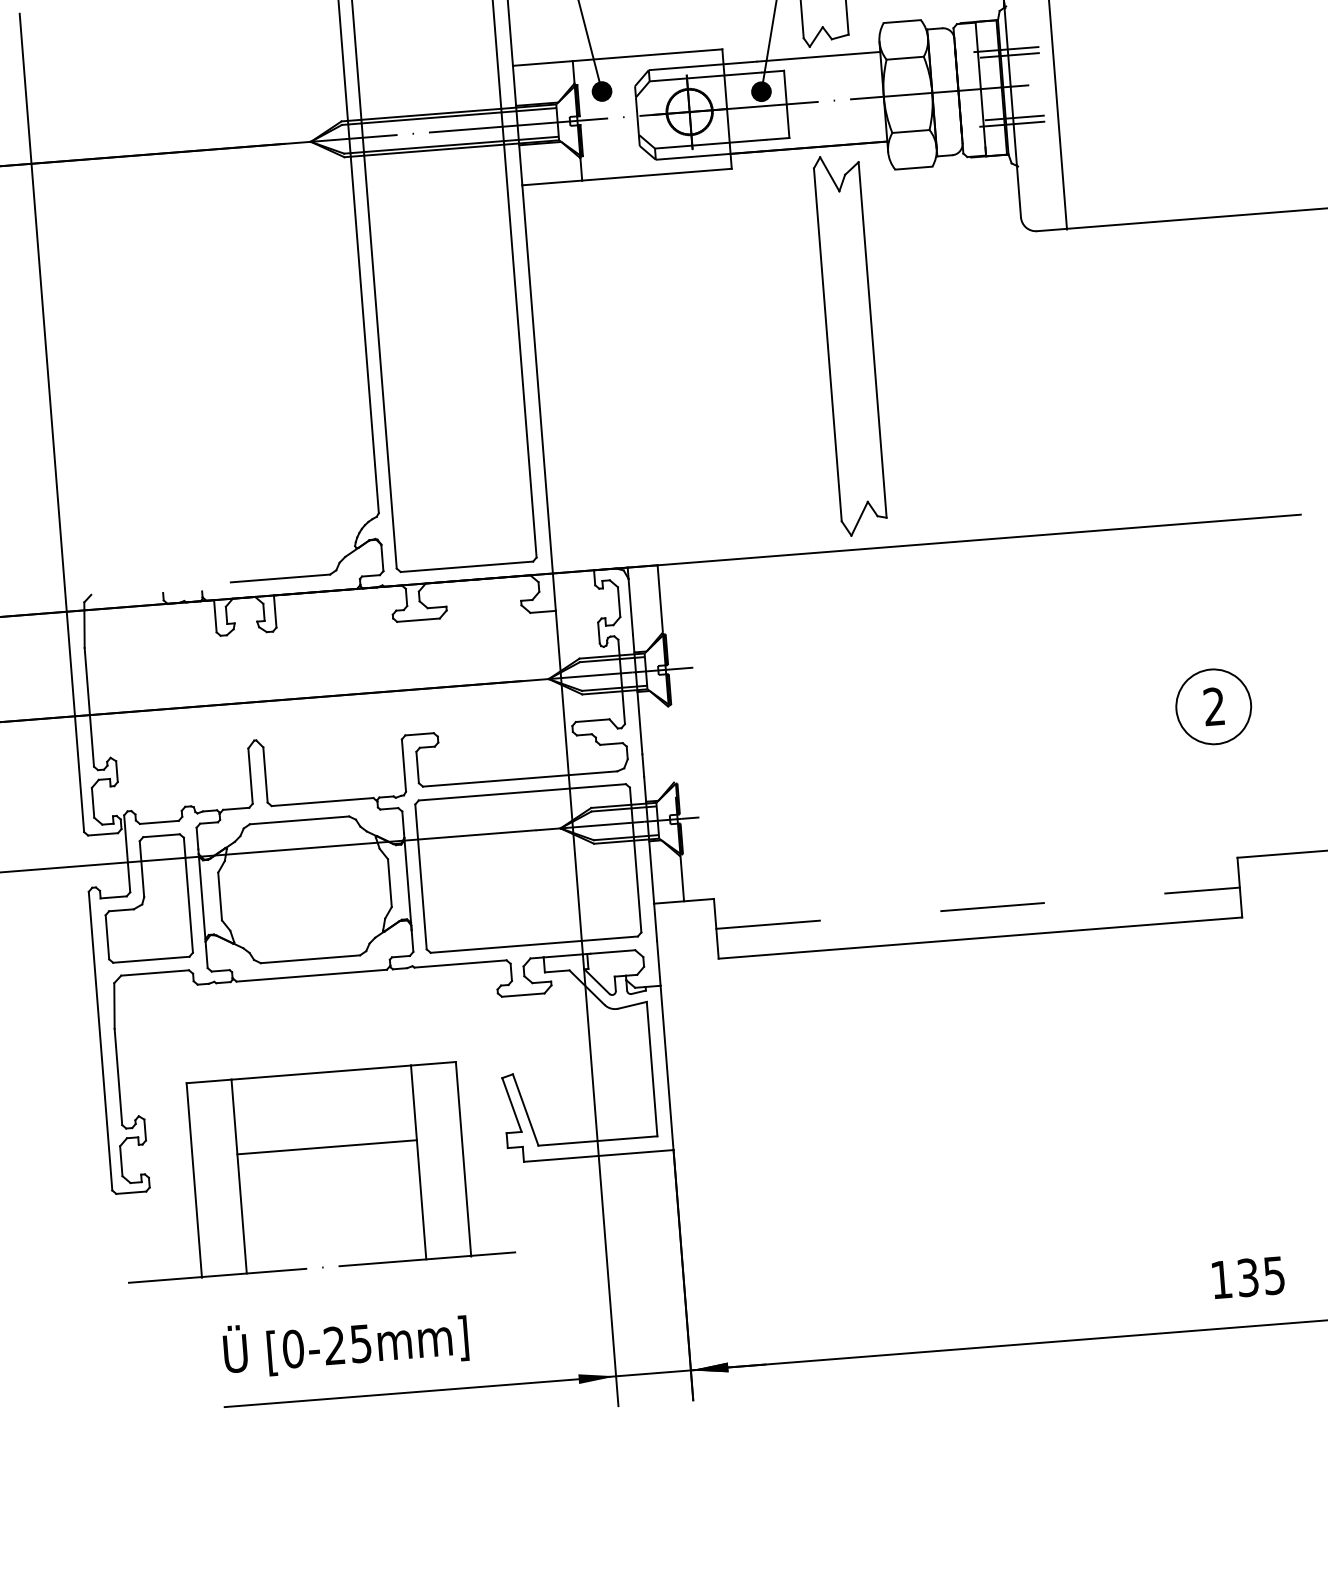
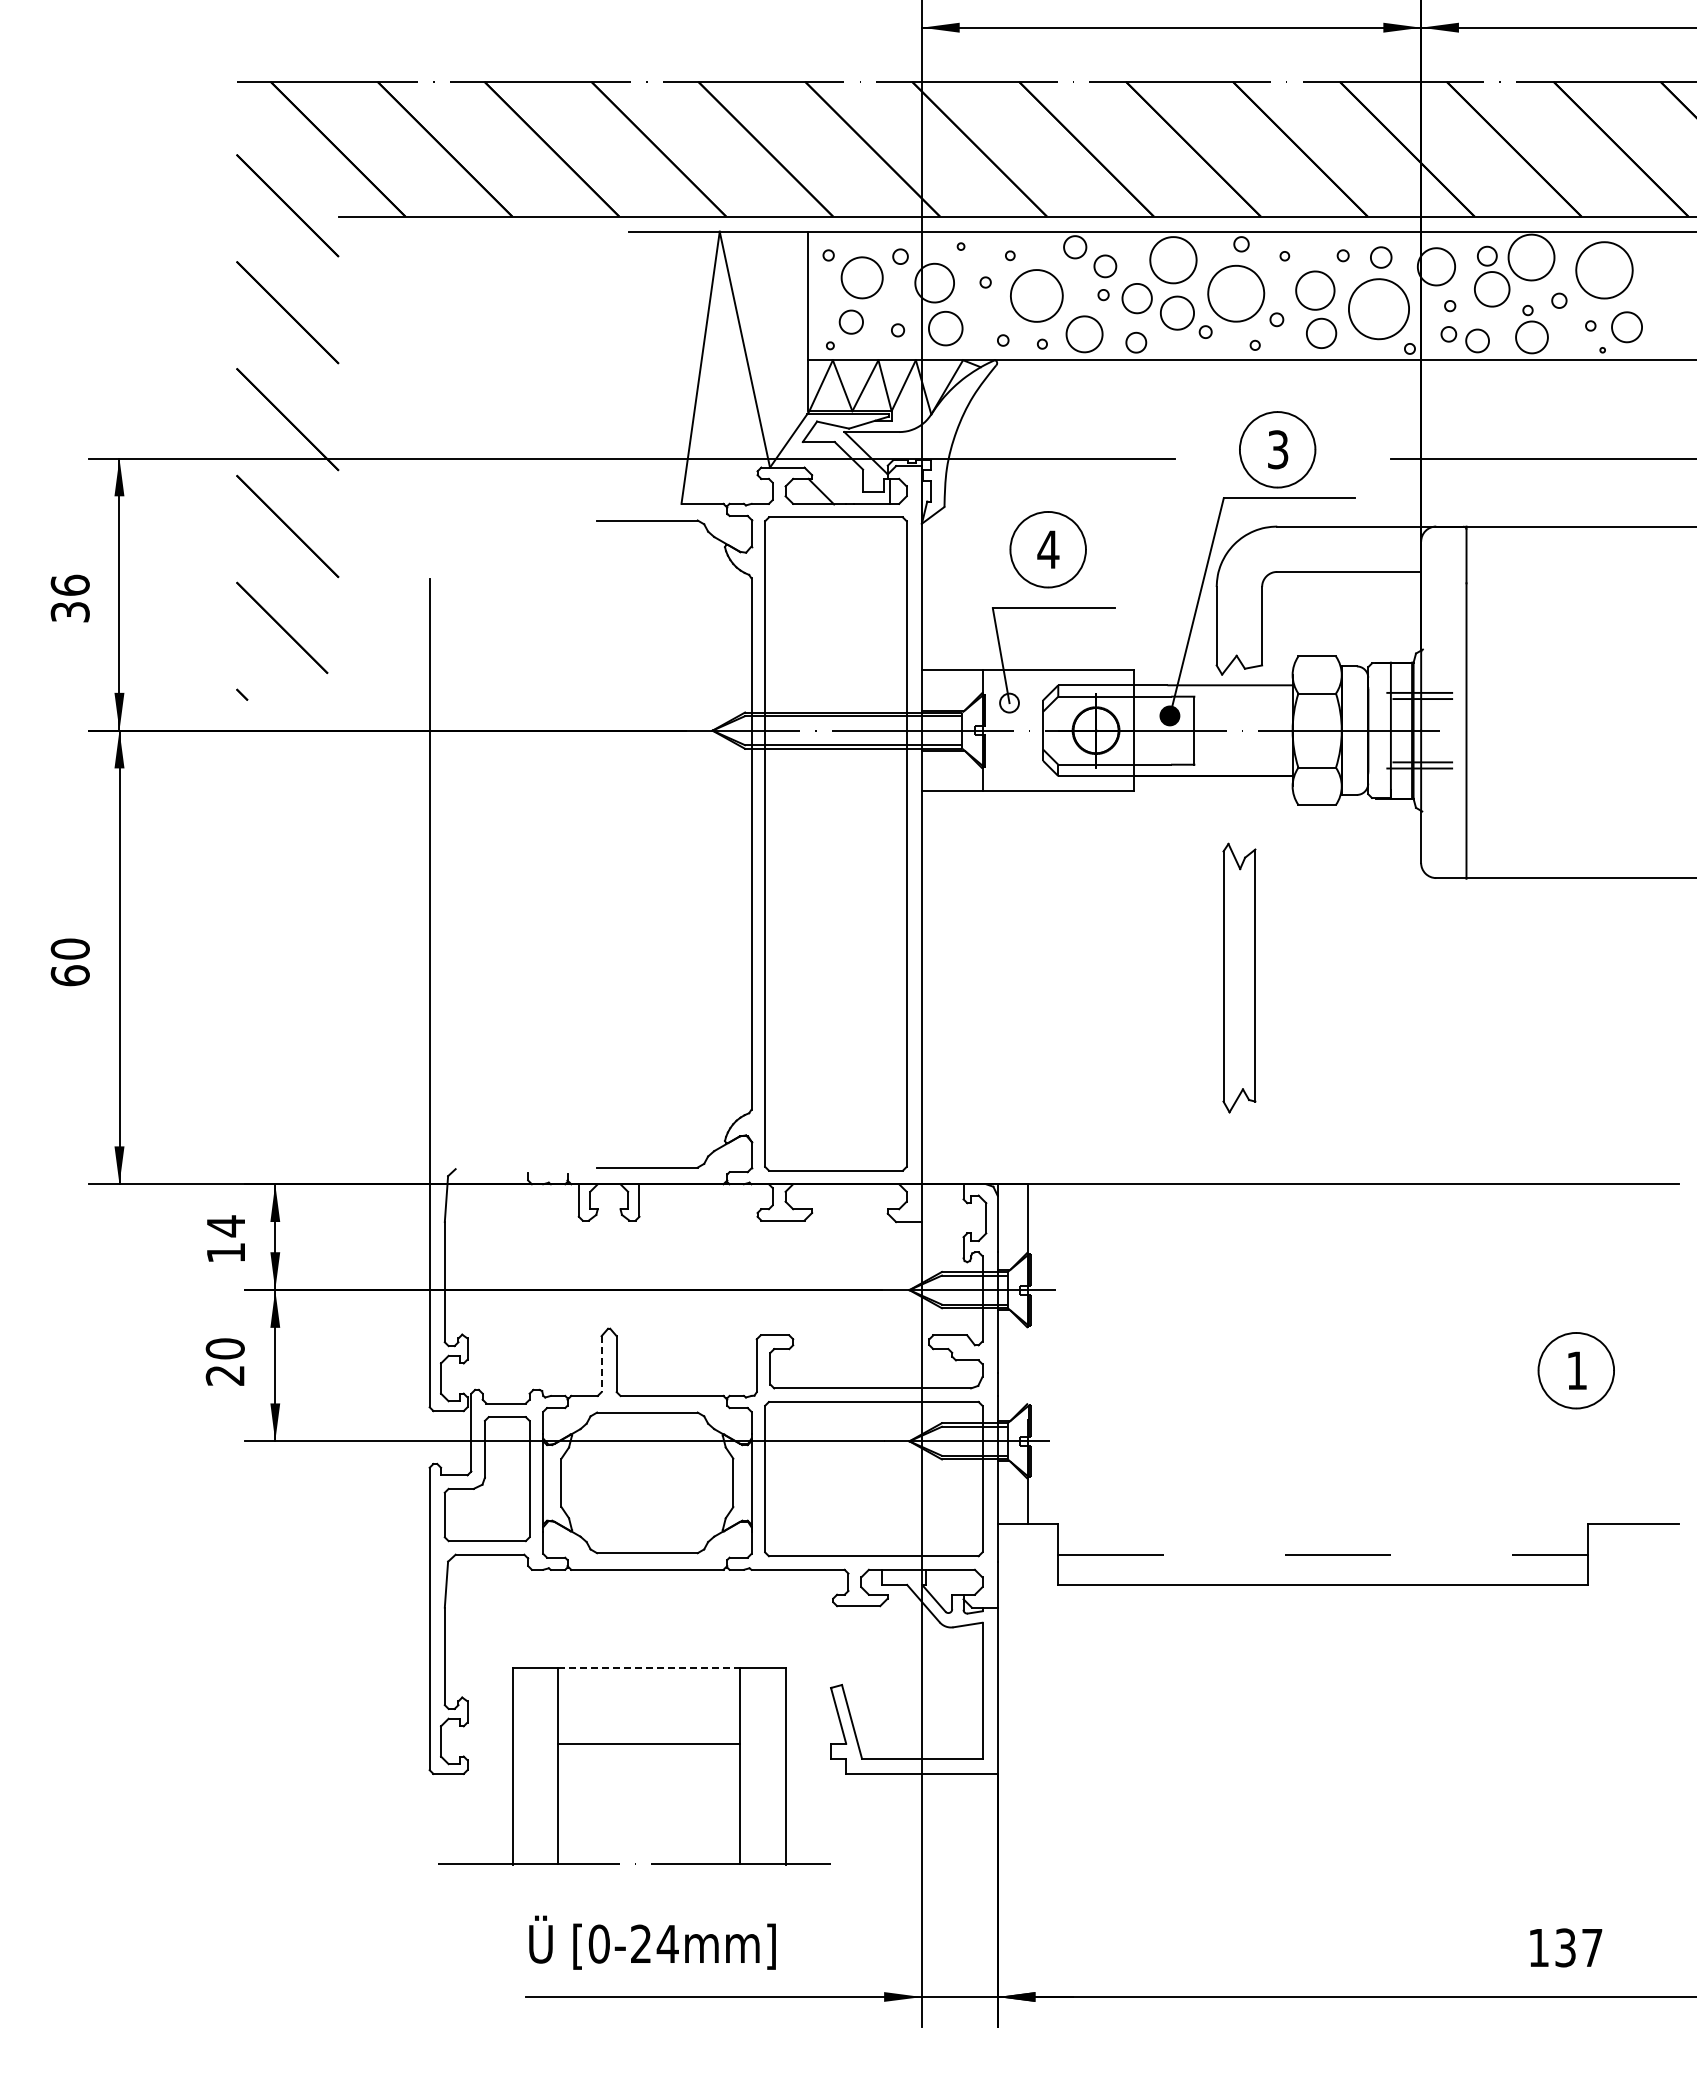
fill: (601, 90) -> (1009, 702), removed
part: (850, 344) -> (1239, 977), size x0.7
text: (1213, 706) -> (1576, 1370), 2 -> 1
line: (250, 776) -> (601, 1364), solid -> dashed
line: (321, 1072) -> (649, 1668), solid -> dashed
text: (1274, 1276) -> (1592, 1948), 135 -> 137
text: (360, 1344) -> (667, 1944), [0-25mm] -> [0-24mm]

